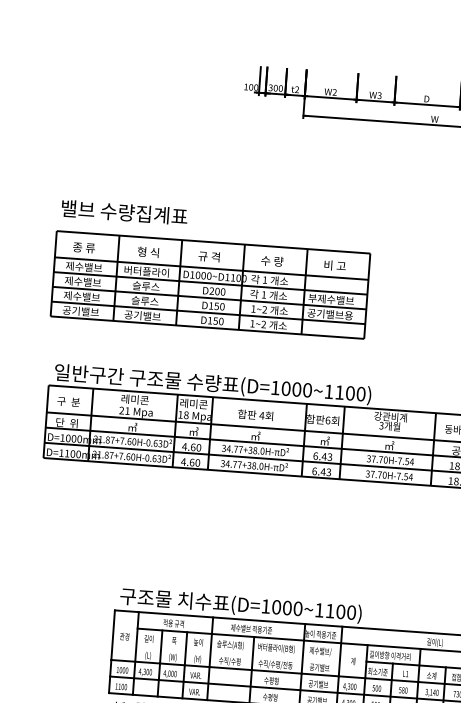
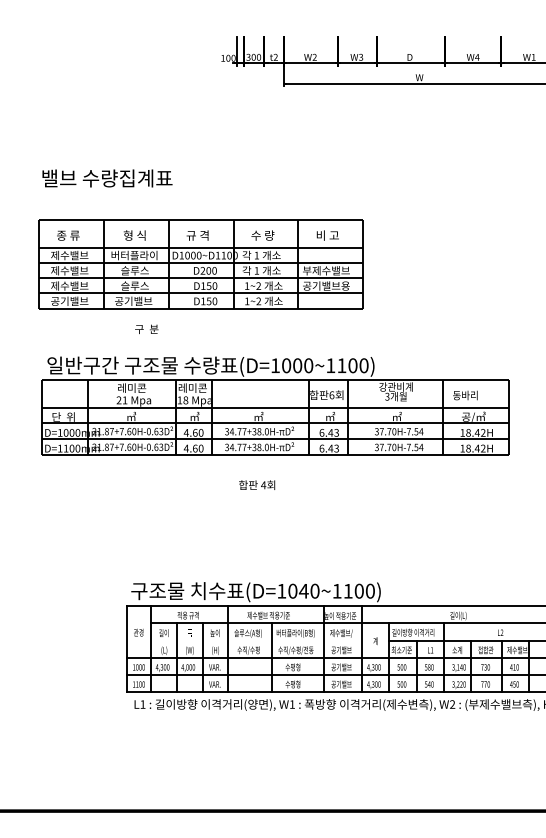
text: (124, 212) -> (107, 178), moved
text: (68, 401) -> (146, 328), moved
text: (256, 414) -> (257, 484), moved
text: (286, 607) -> (303, 590), (D=1000~1100) -> (D=1040~1100)

